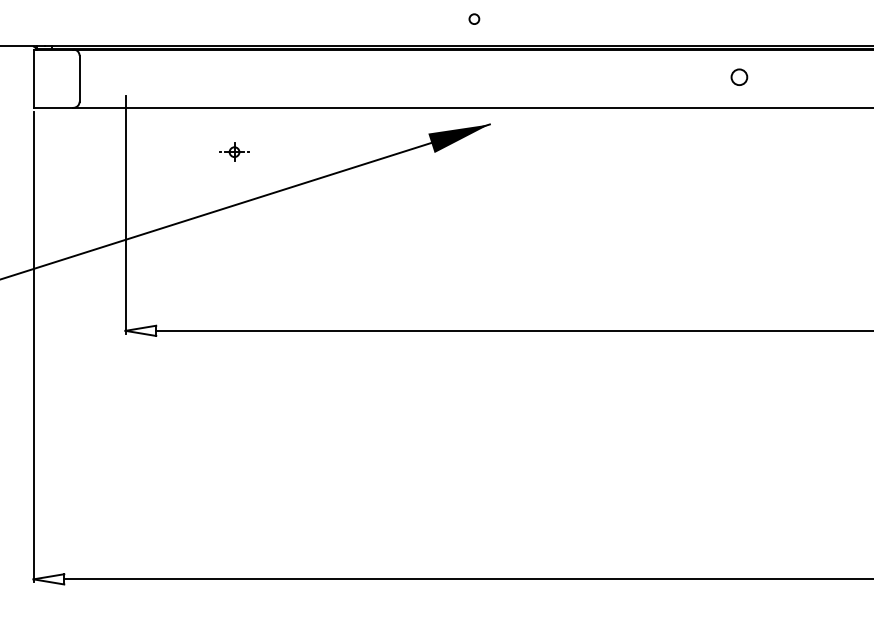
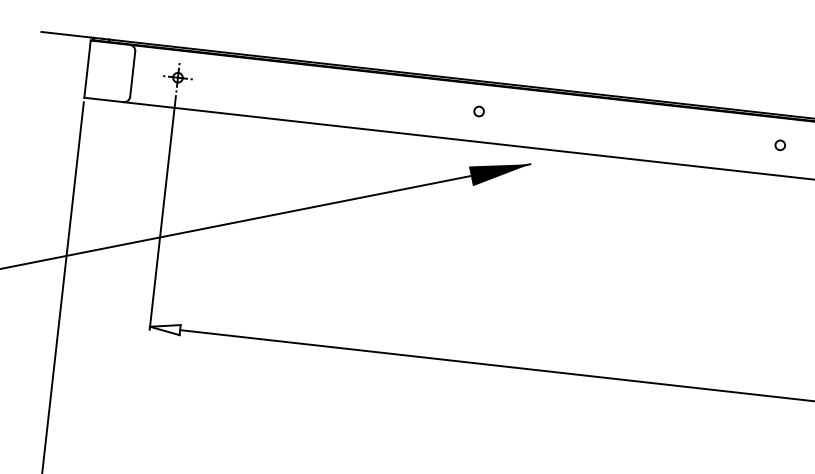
circle: (474, 18) -> (479, 110), moved
circle: (738, 76) -> (779, 144), size x0.62
part: (234, 151) -> (178, 77), moved

